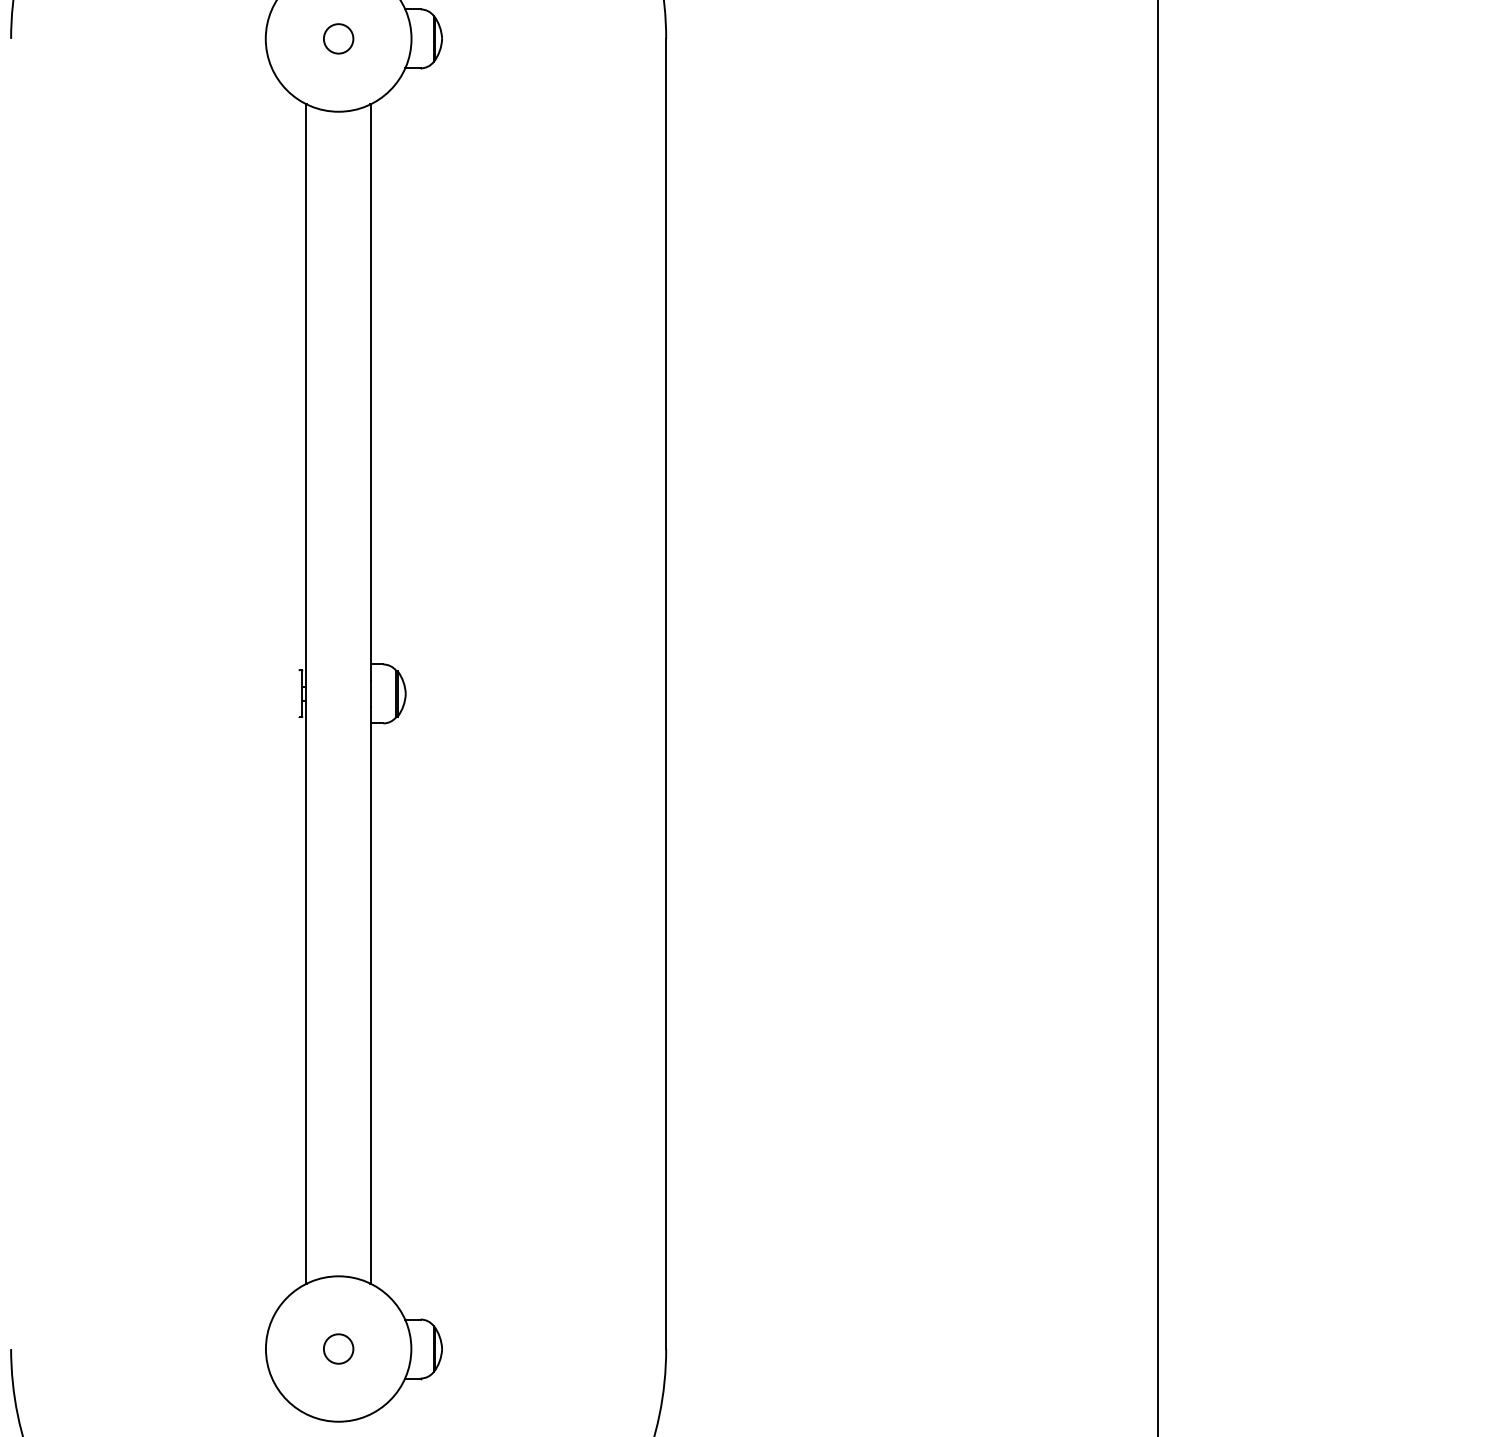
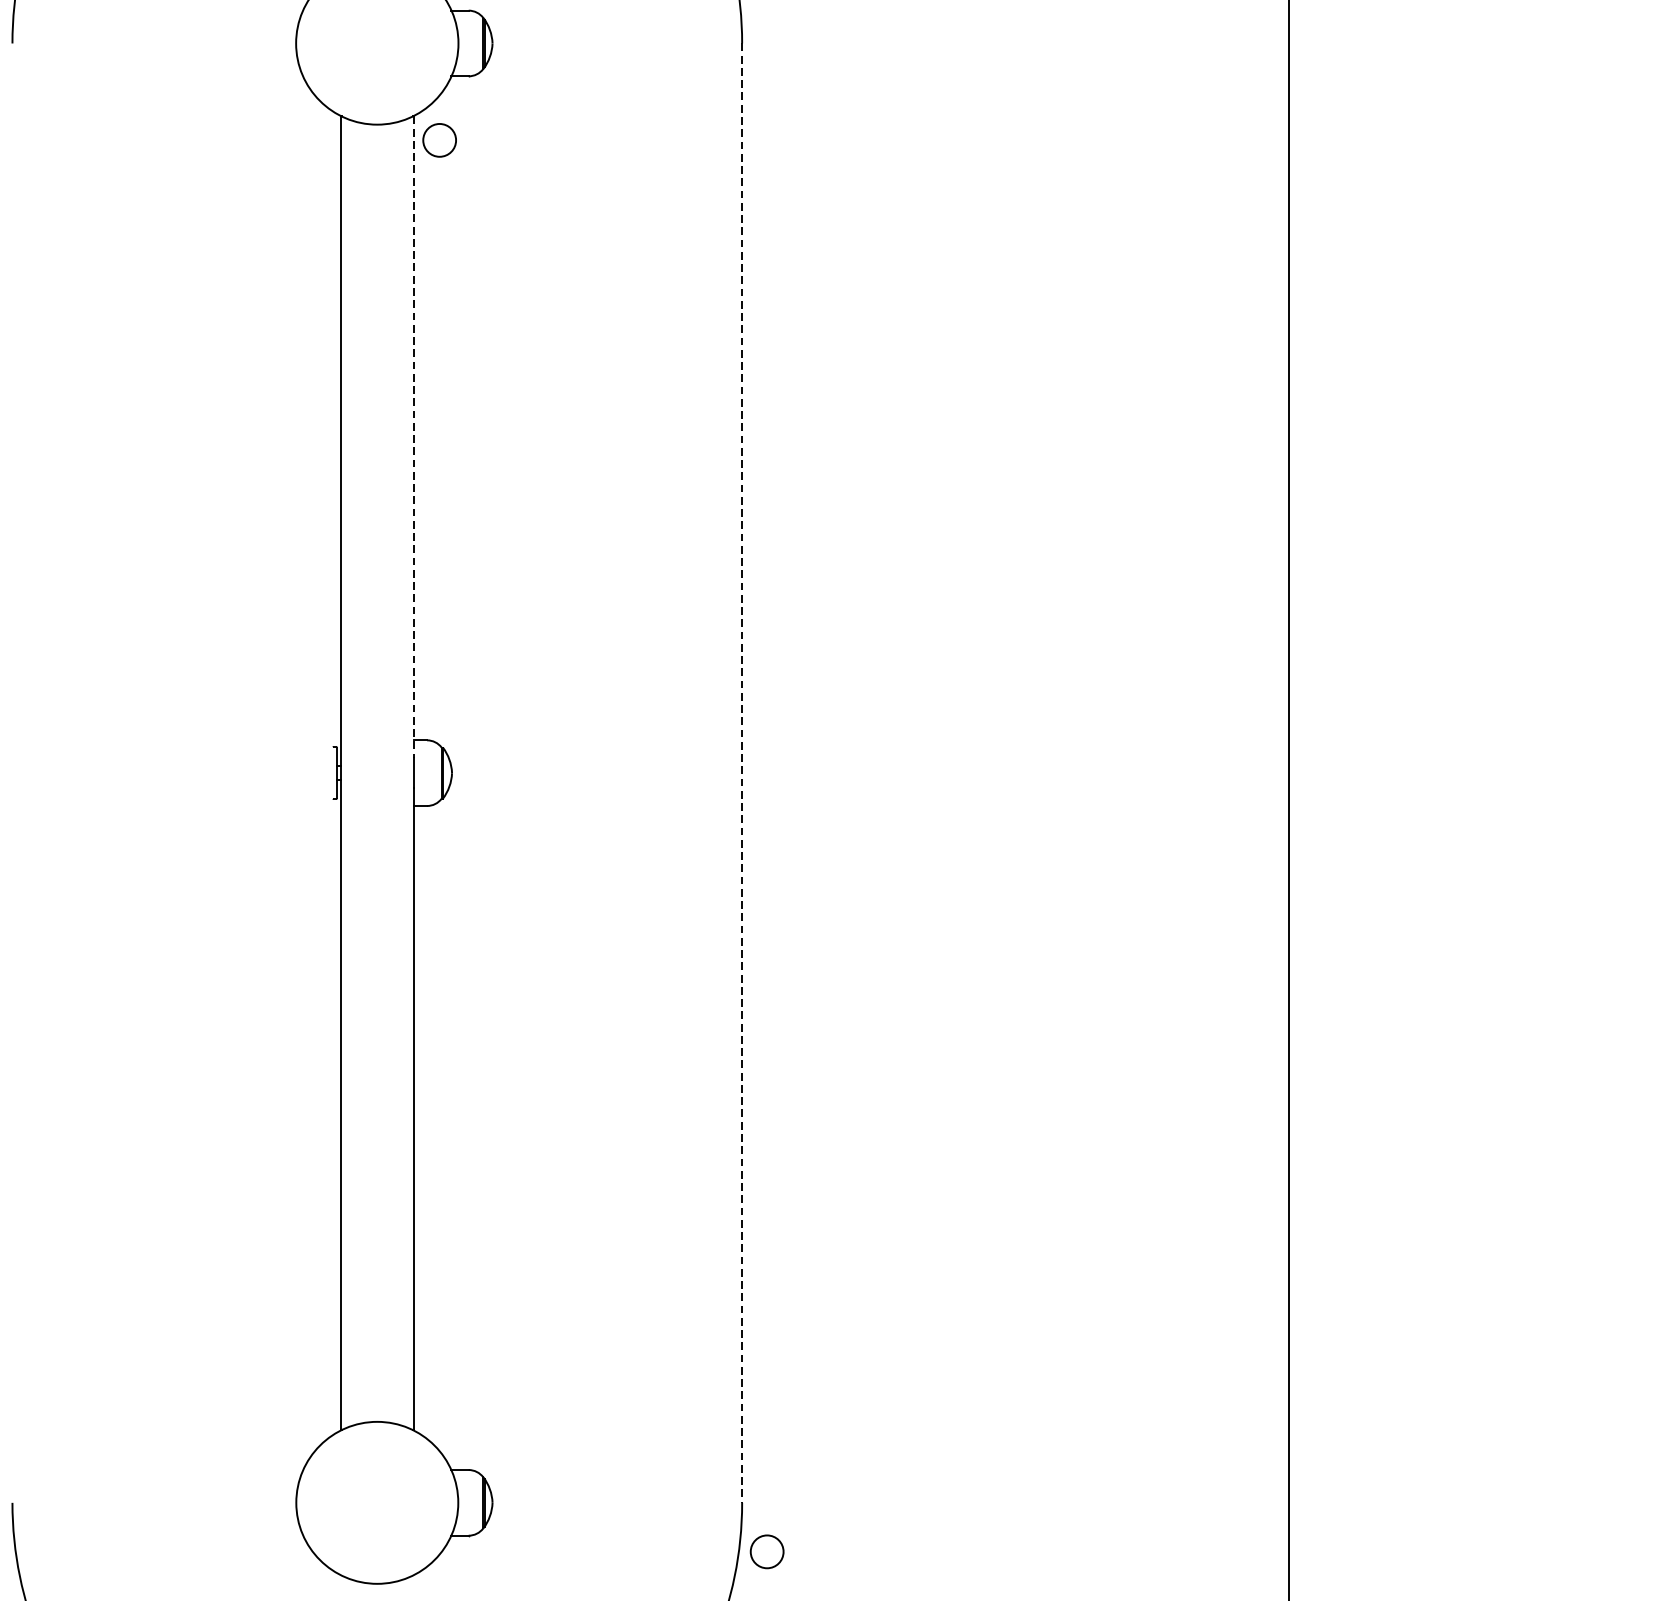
circle: (338, 38) -> (439, 139), moved
line: (371, 392) -> (413, 437), solid -> dashed
line: (666, 694) -> (742, 773), solid -> dashed
circle: (338, 1348) -> (766, 1551), moved

